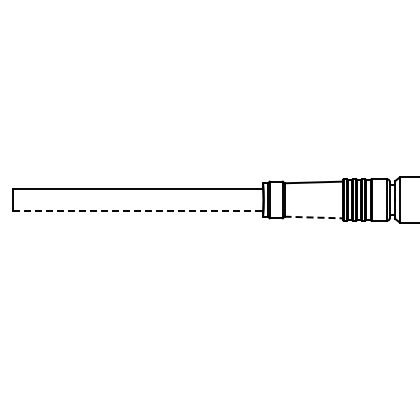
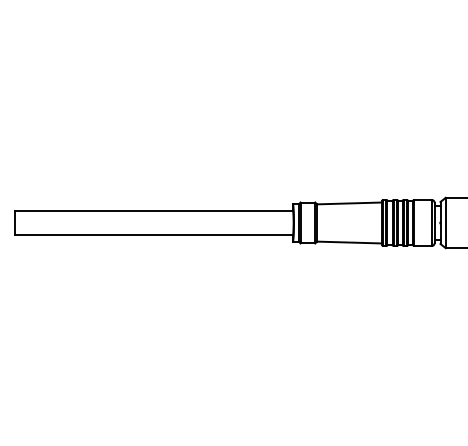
line: (138, 211) -> (154, 235), dashed -> solid
line: (314, 217) -> (350, 242), dashed -> solid

